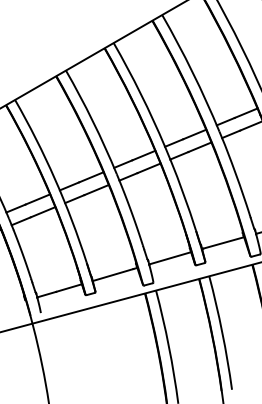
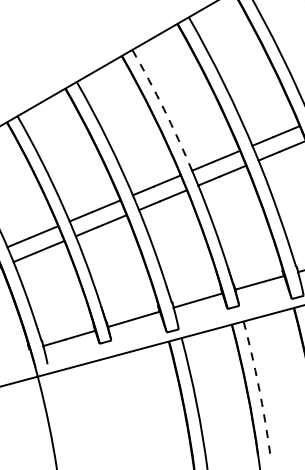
arc: (140, 94) -> (163, 109), solid -> dashed
arc: (222, 332) -> (259, 386), solid -> dashed

